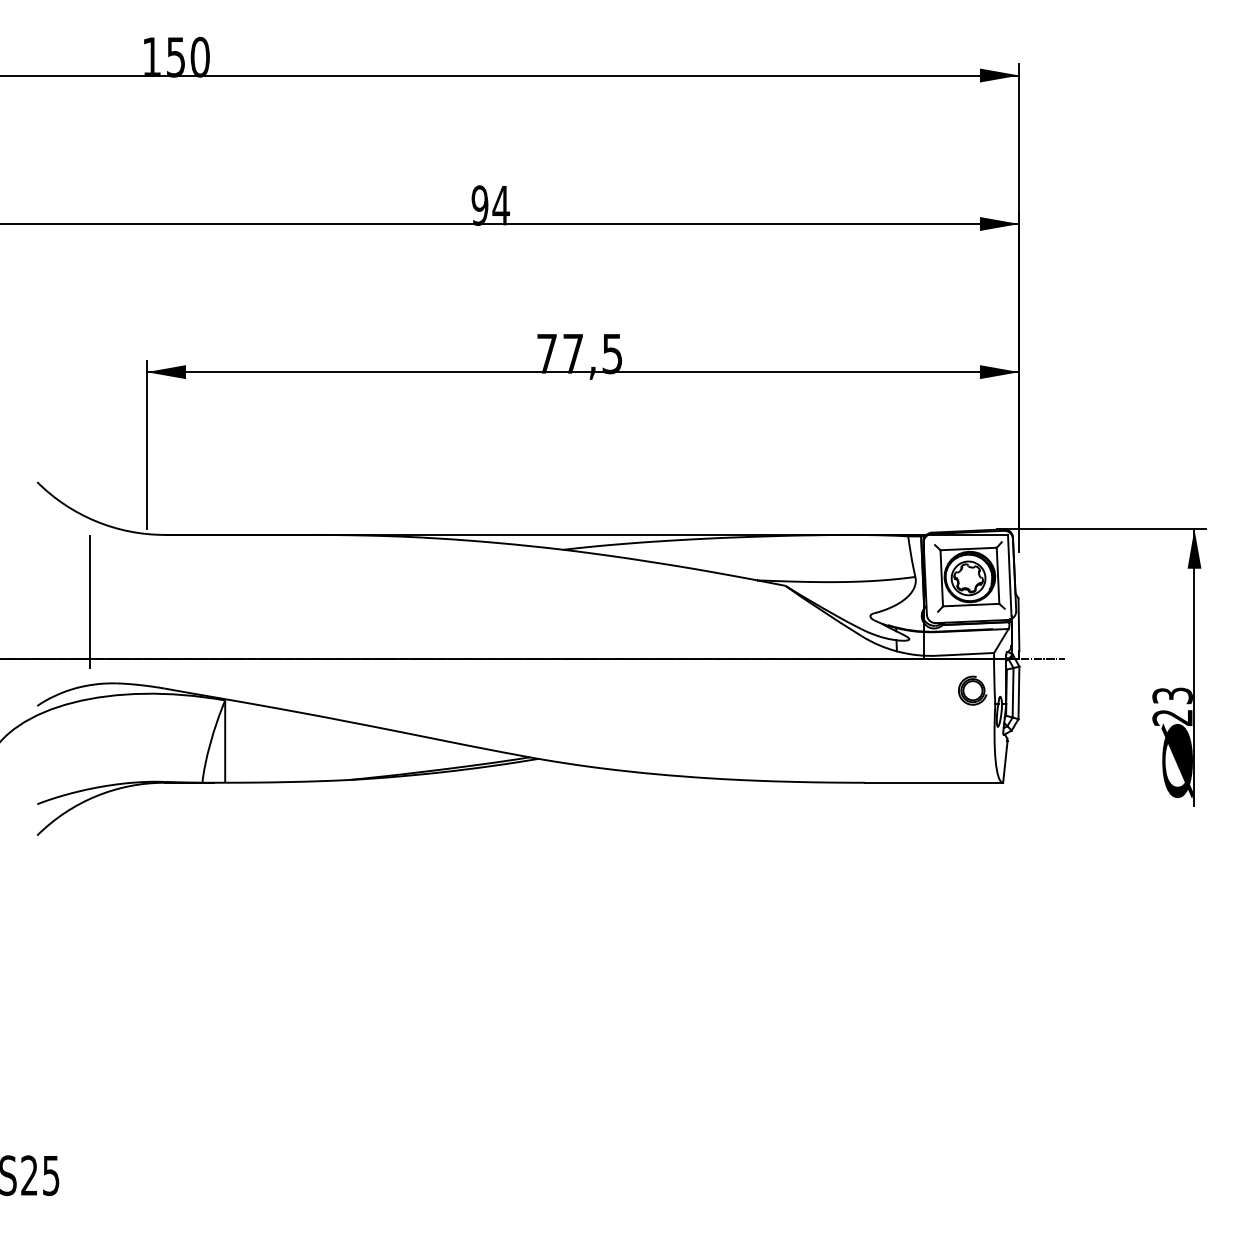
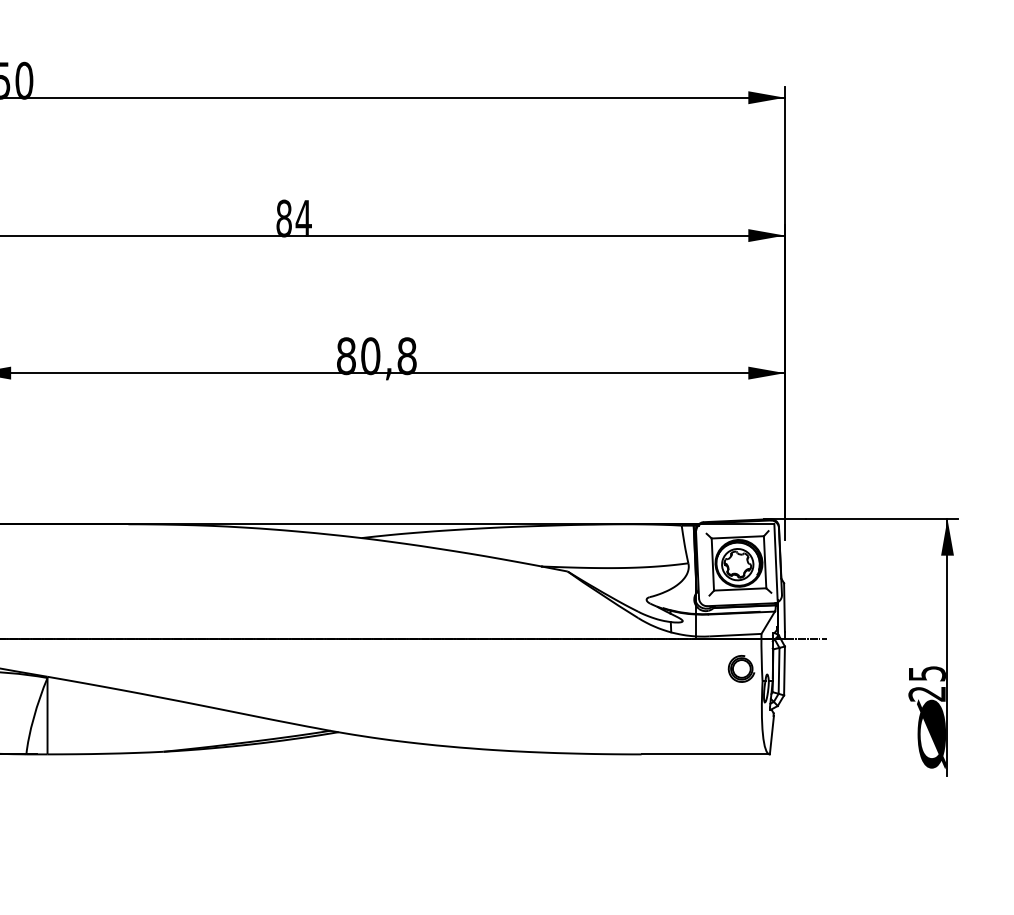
text: (479, 205) -> (283, 218), 94 -> 84
text: (579, 353) -> (376, 355), 77,5 -> 80,8
text: (1172, 695) -> (927, 673), 23 -> 25

